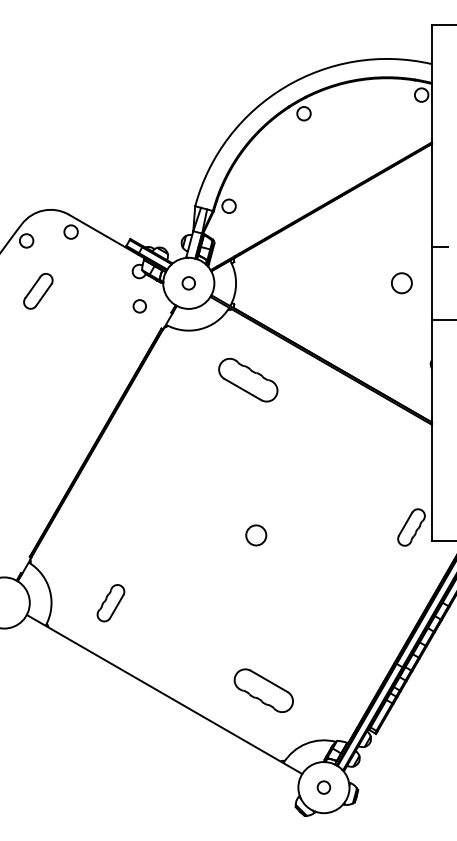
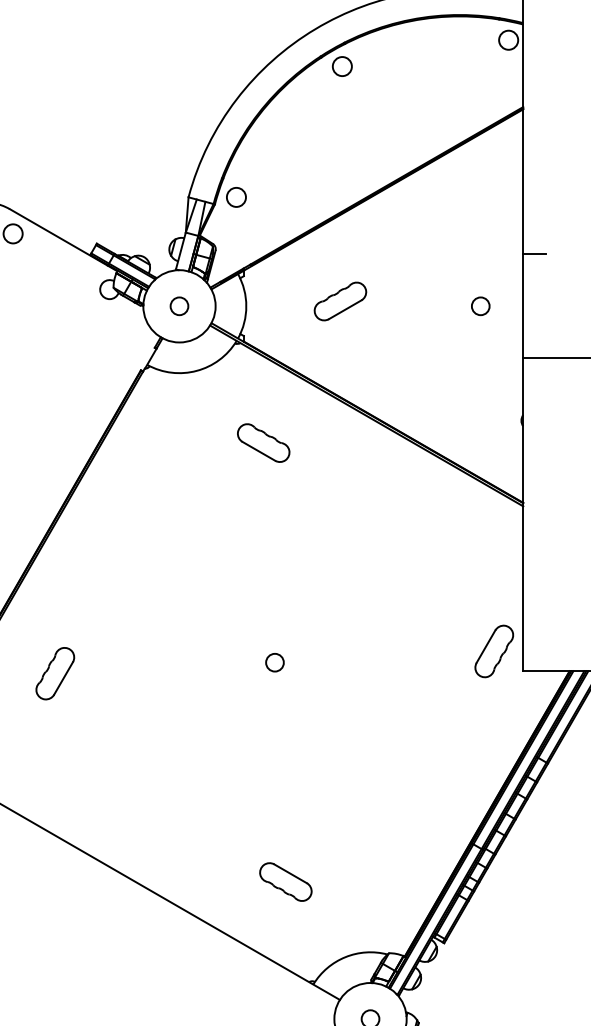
part: (302, 279) -> (340, 300), added
circle: (401, 283) -> (480, 306), size x0.62
circle: (139, 306) -> (109, 339), removed
part: (248, 379) -> (263, 442), size x0.62
circle: (256, 535) -> (275, 662), size x0.62
part: (110, 603) -> (54, 674), moved
part: (264, 690) -> (286, 881), size x0.62

